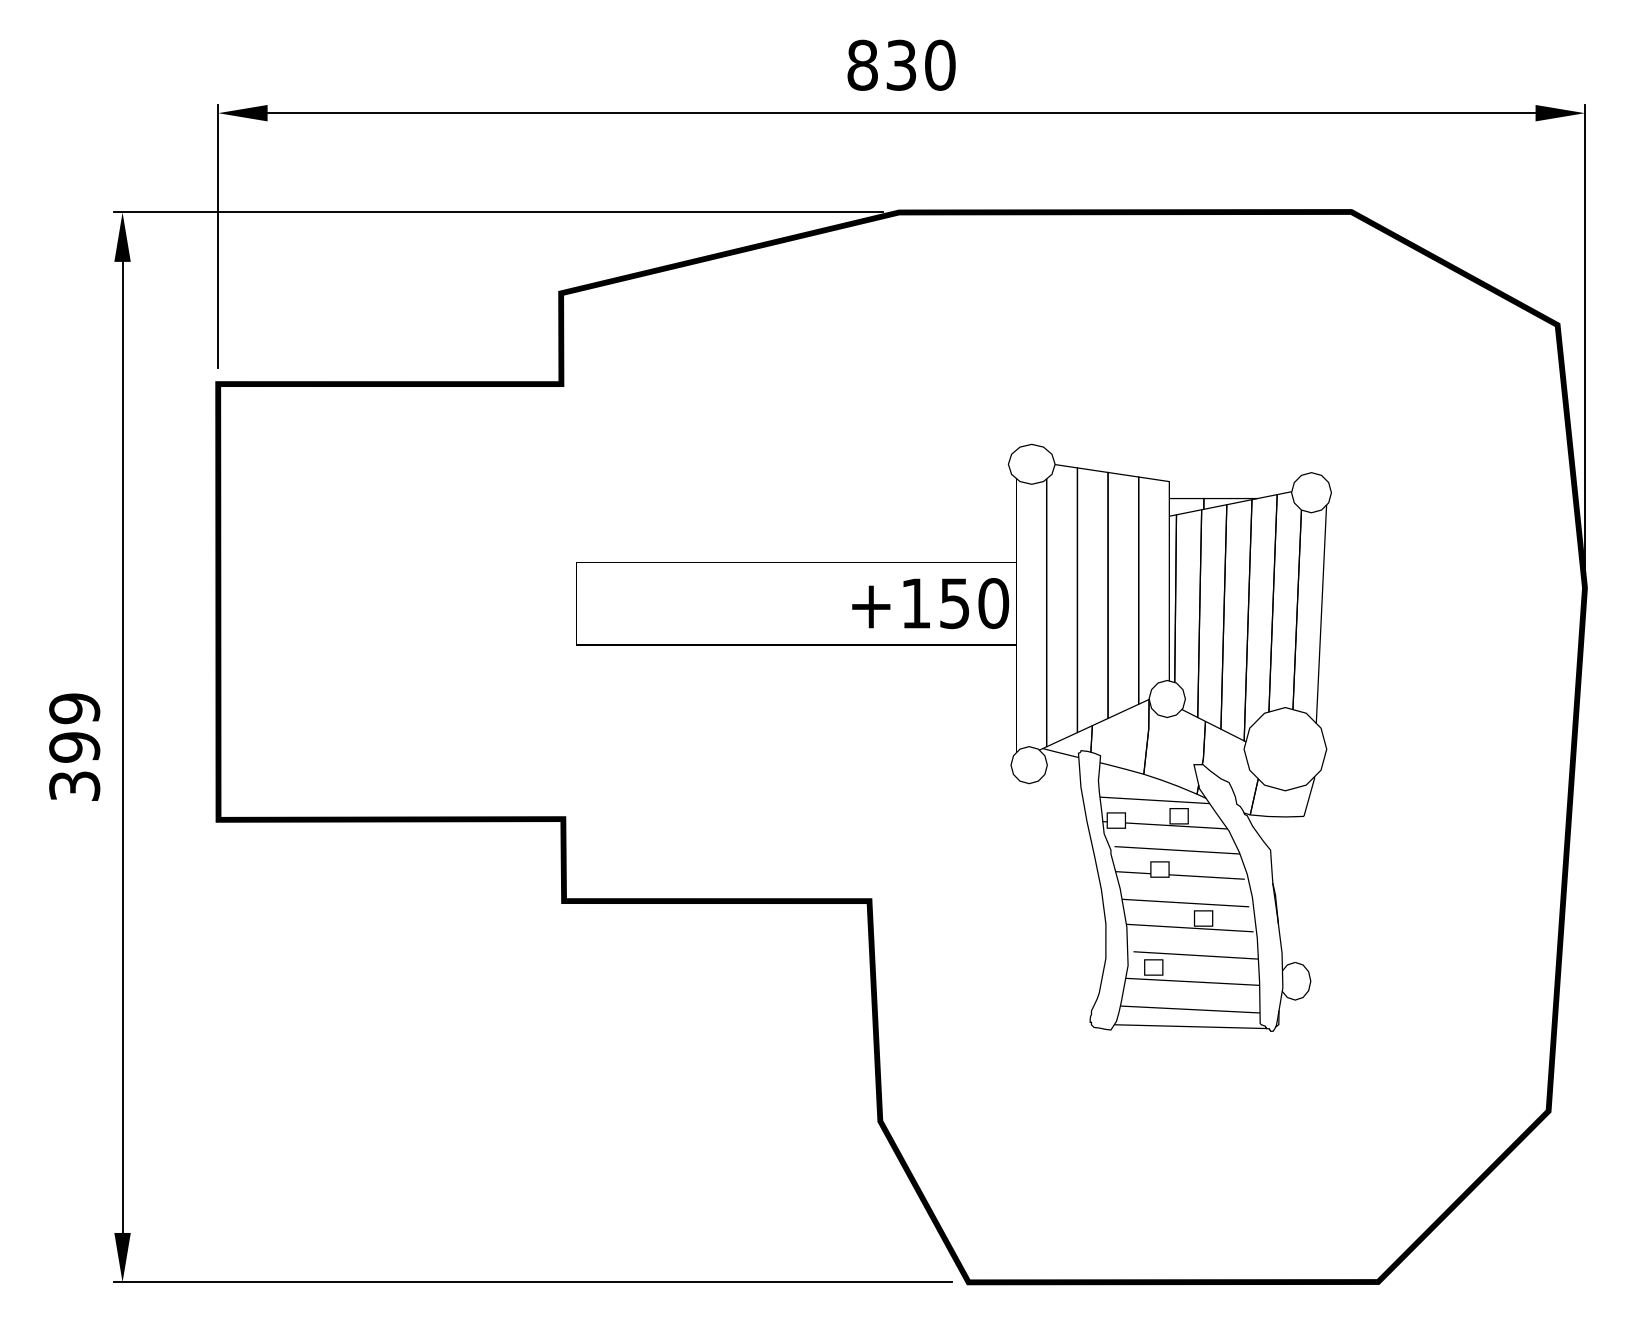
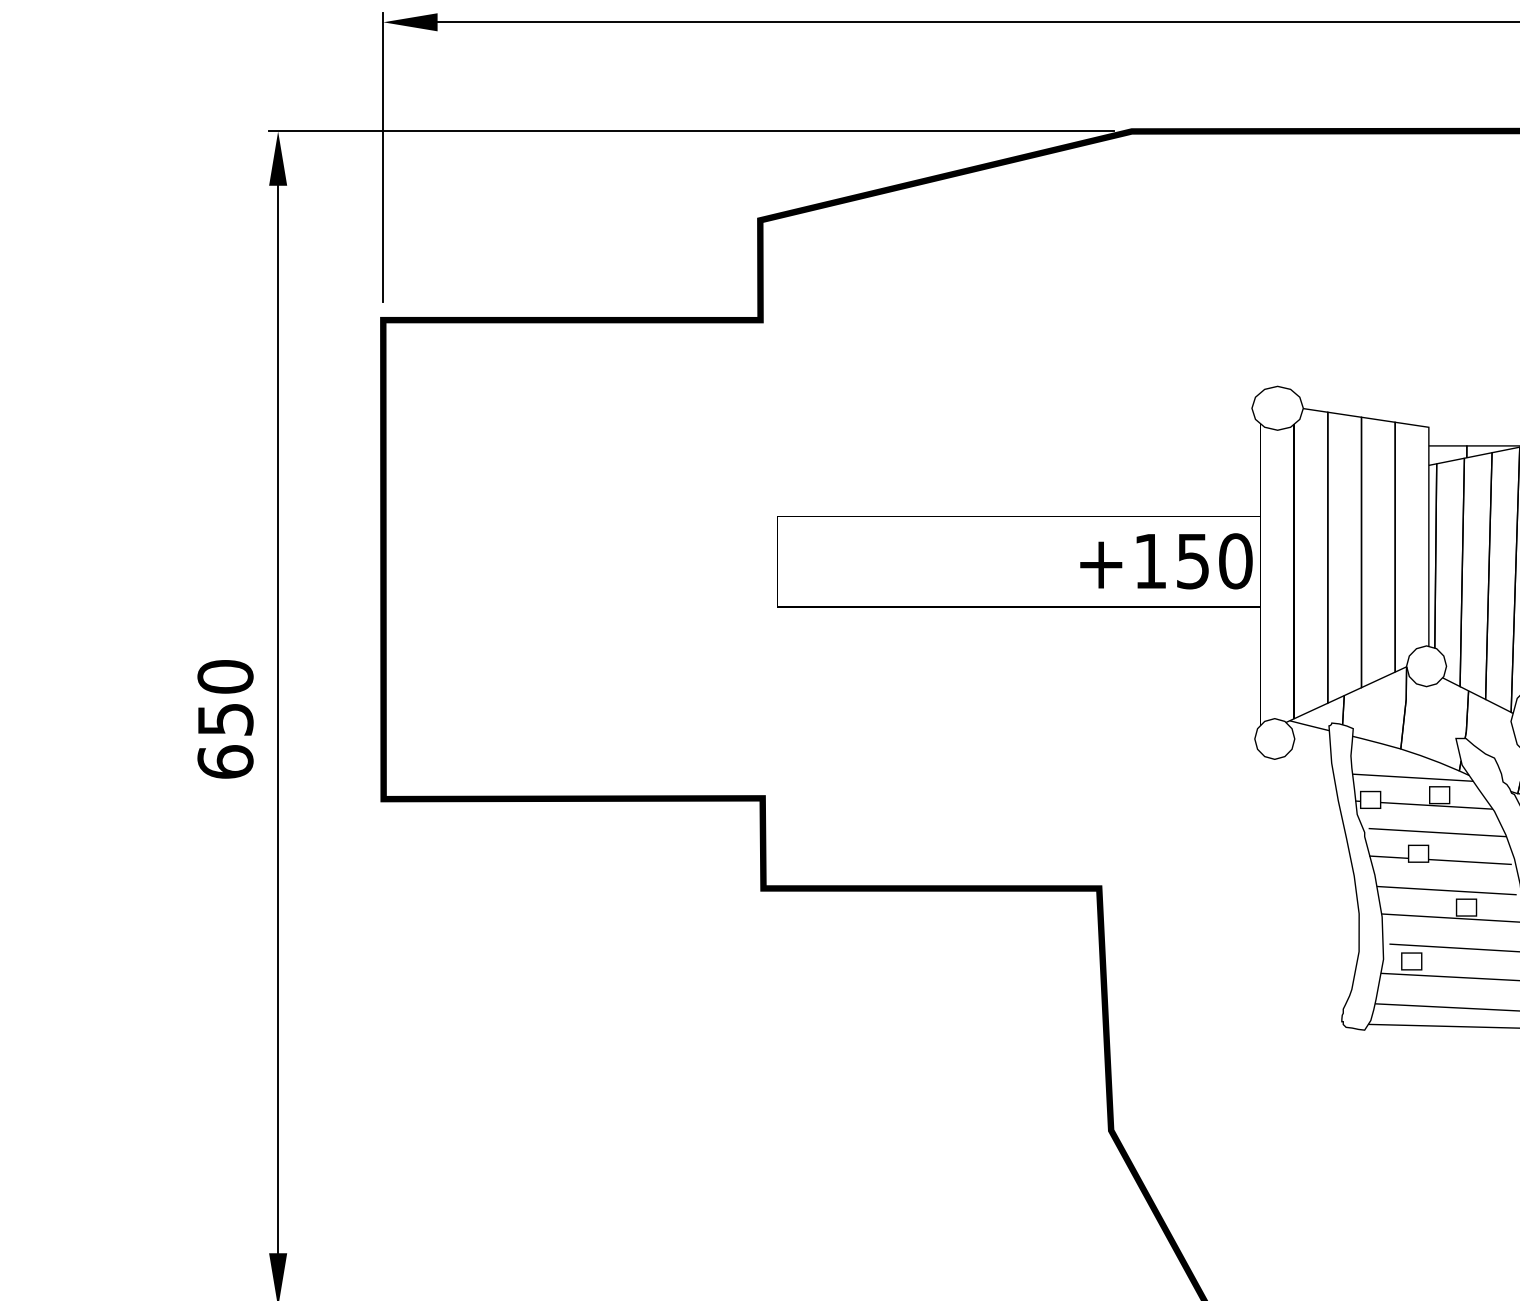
text: (74, 747) -> (225, 719), 399 -> 650

